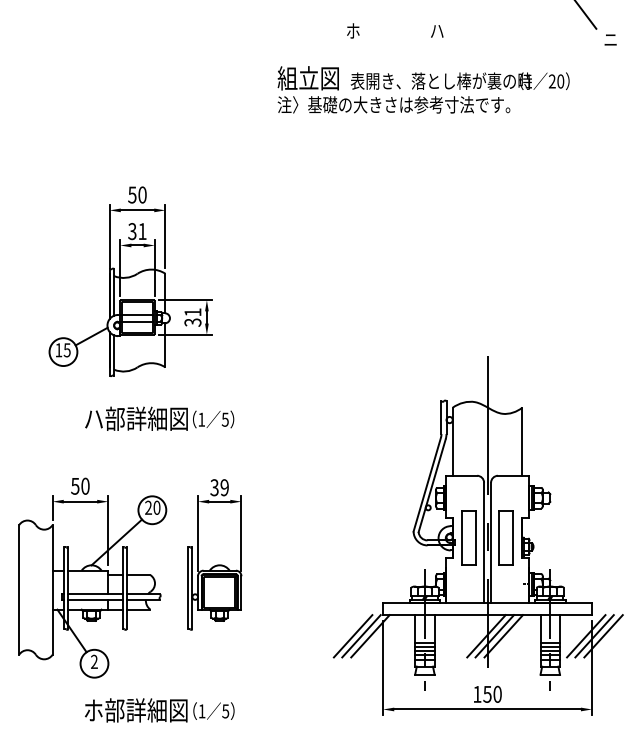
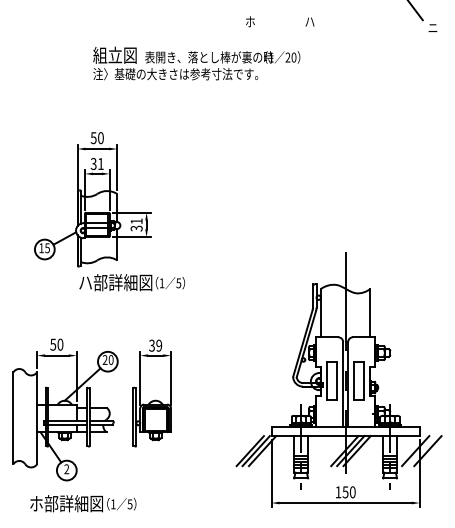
text: (423, 89) -> (196, 63), moved
text: (159, 418) -> (132, 282), moved
line: (594, 636) -> (421, 451), removed
text: (159, 710) -> (83, 503), moved

